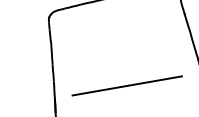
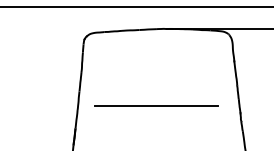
line: (127, 85) -> (156, 105), moved

